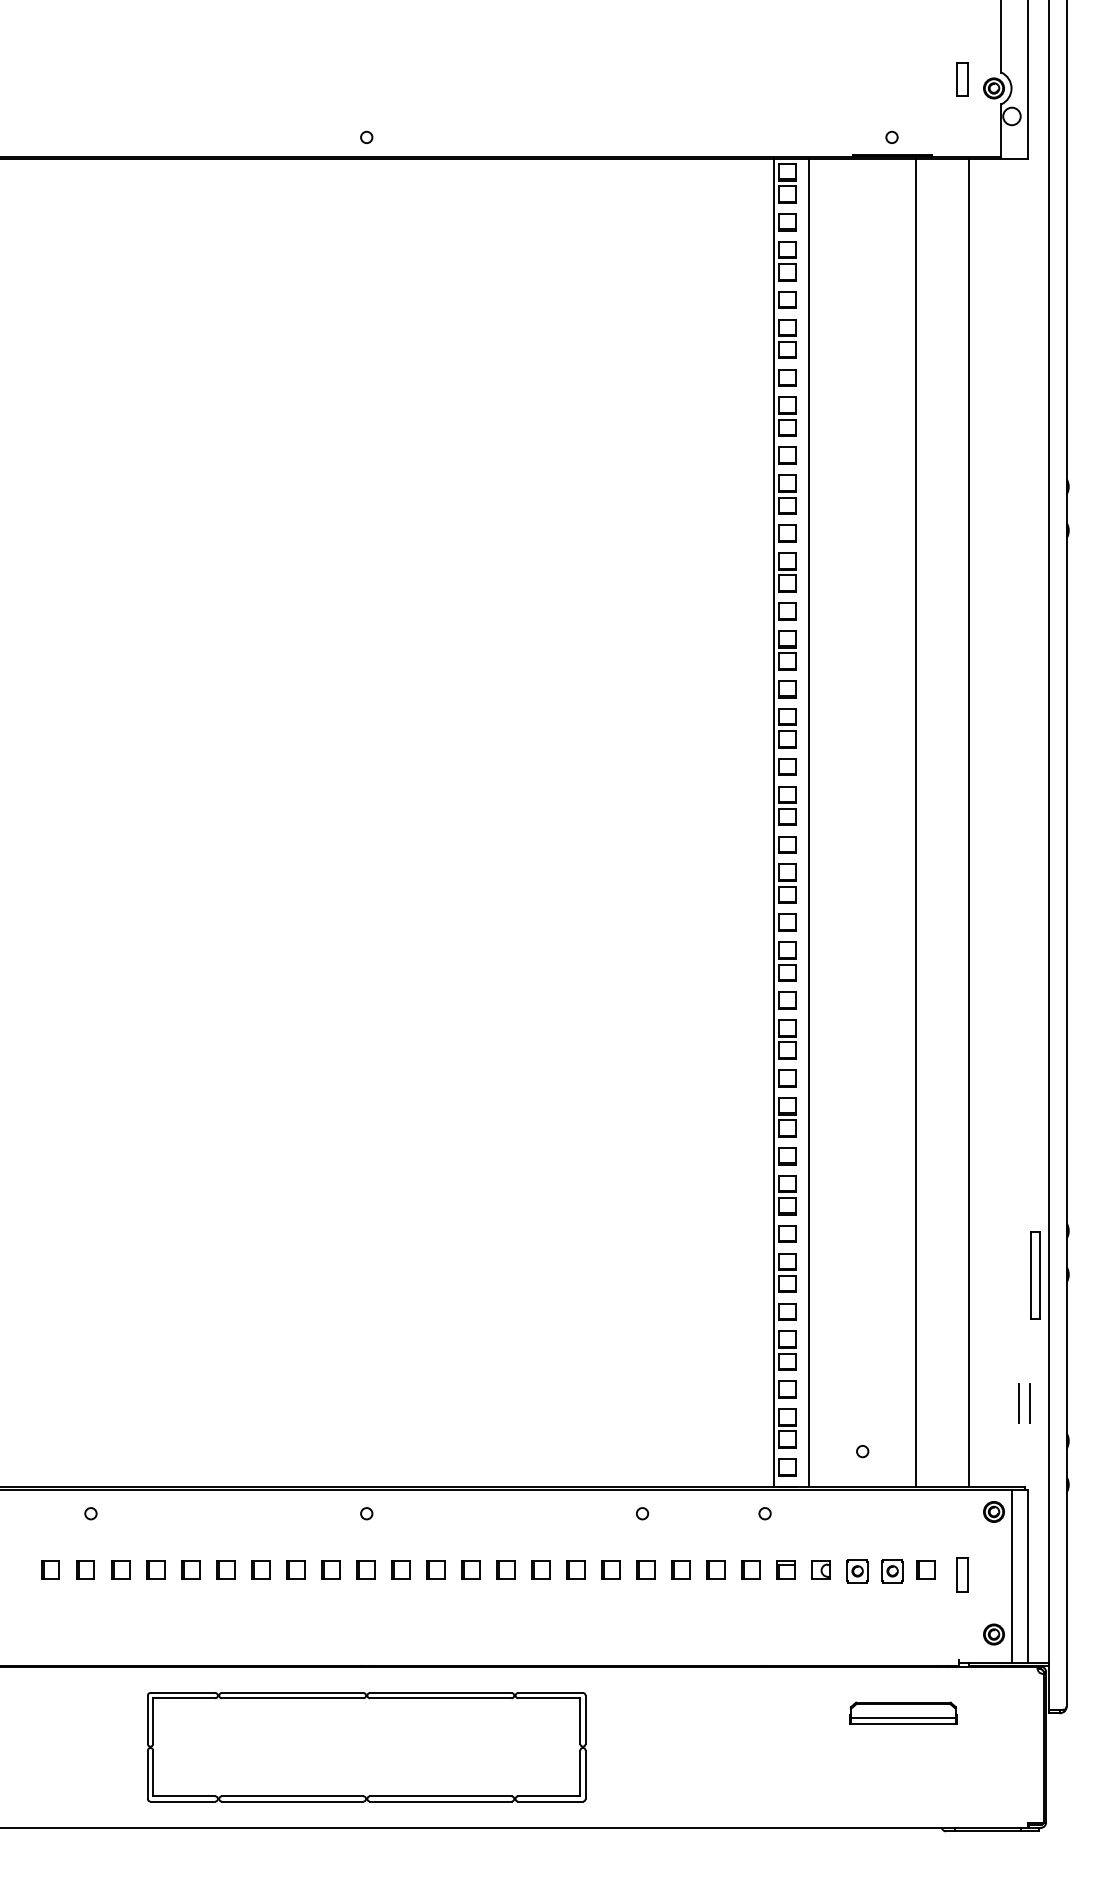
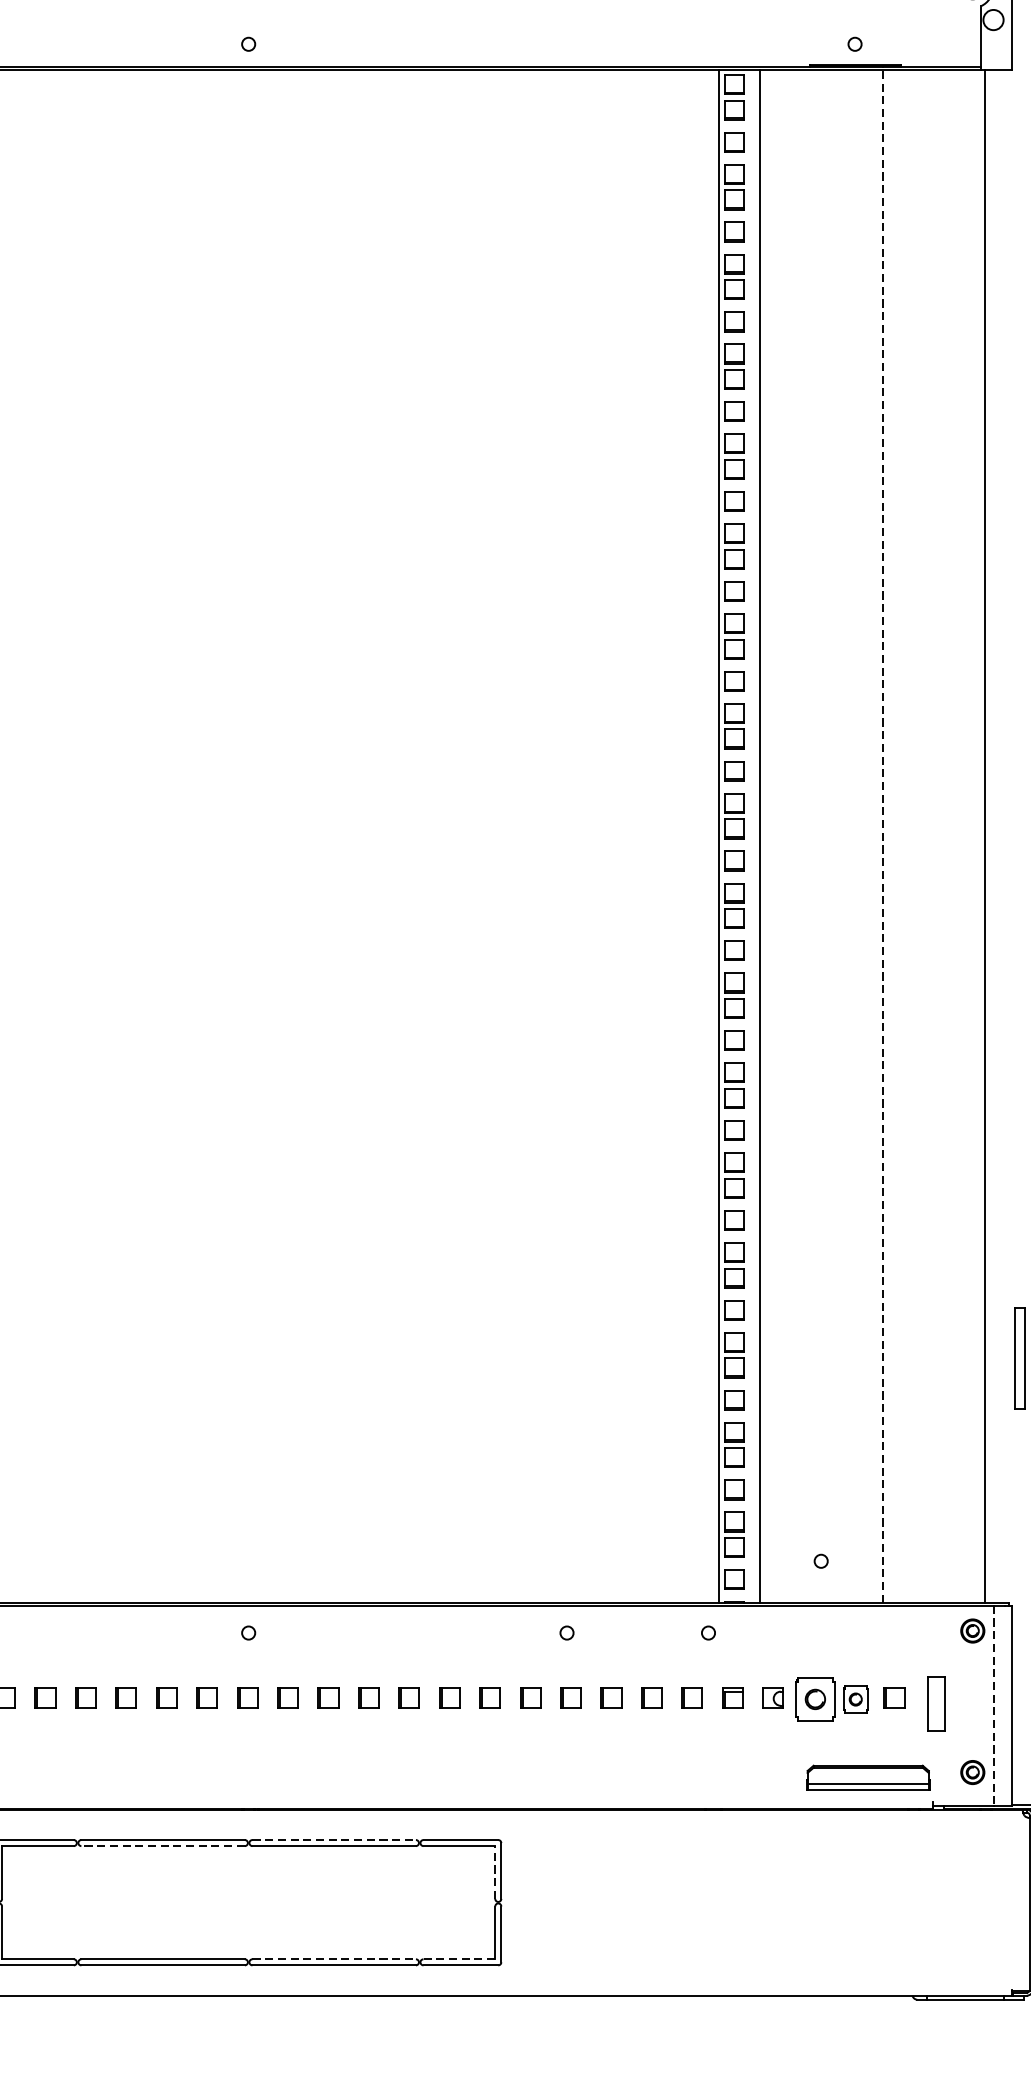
line: (916, 822) -> (883, 835), solid -> dashed
line: (968, 823) -> (984, 836), moved
line: (1019, 1403) -> (1002, 1505), removed
line: (1029, 1403) -> (1013, 1505), removed
part: (857, 1571) -> (815, 1699), size x1.6
part: (962, 1574) -> (936, 1703), size x1.4
line: (1011, 1576) -> (992, 1705), solid -> dashed
line: (440, 1693) -> (333, 1840), solid -> dashed
line: (292, 1698) -> (162, 1846), solid -> dashed
part: (903, 1712) -> (868, 1777), moved
line: (580, 1721) -> (495, 1872), solid -> dashed
line: (440, 1796) -> (333, 1959), solid -> dashed
line: (549, 1796) -> (459, 1959), solid -> dashed

